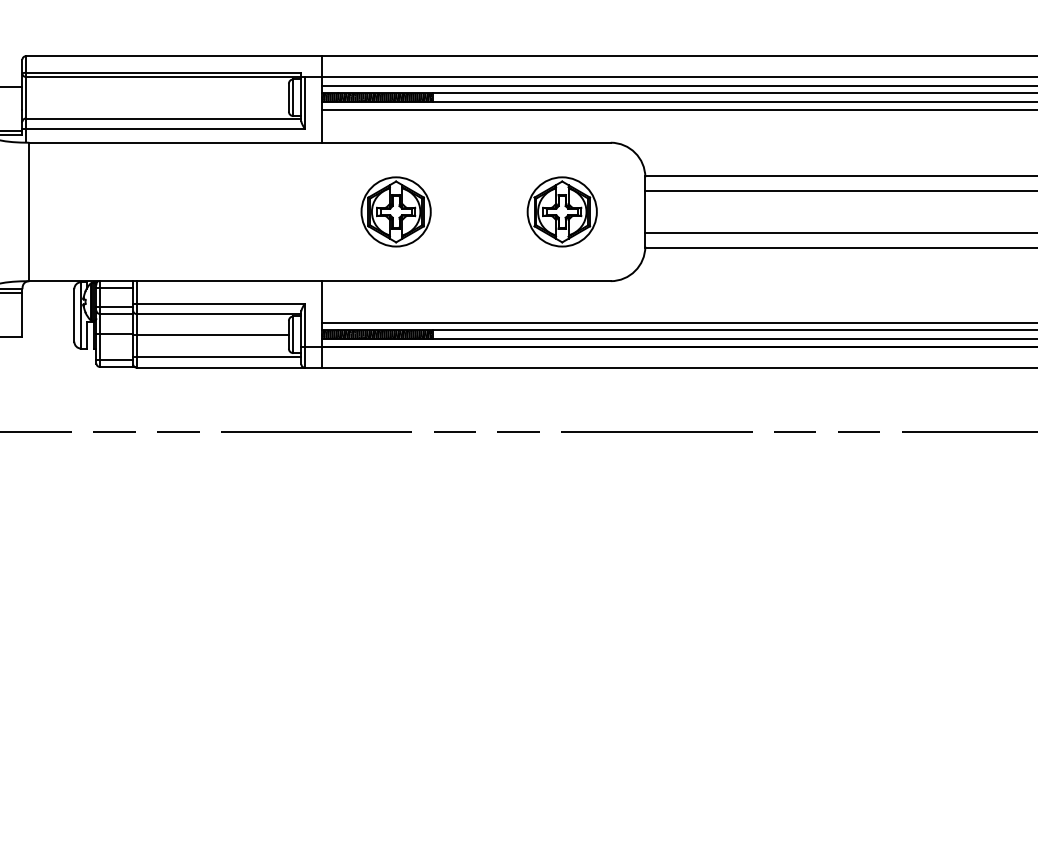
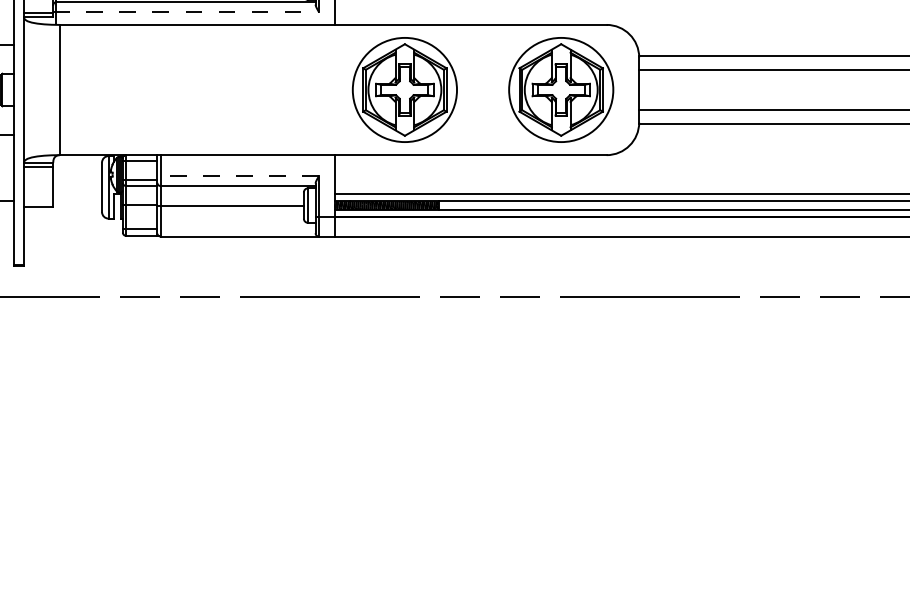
line: (164, 128) -> (186, 11), solid -> dashed
part: (395, 211) -> (404, 89), size x1.6
part: (561, 211) -> (560, 89), size x1.6
line: (218, 303) -> (237, 176), solid -> dashed
line: (217, 357) -> (236, 226), removed

